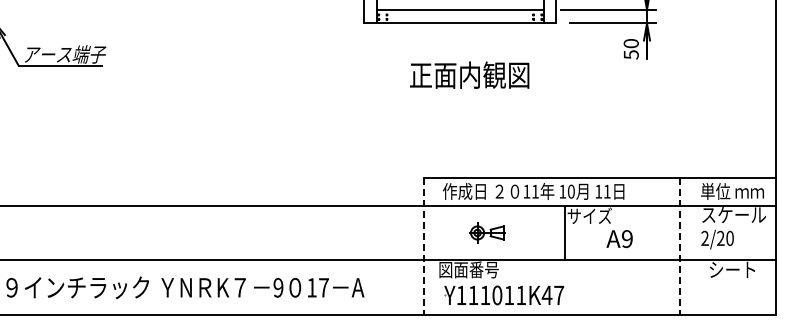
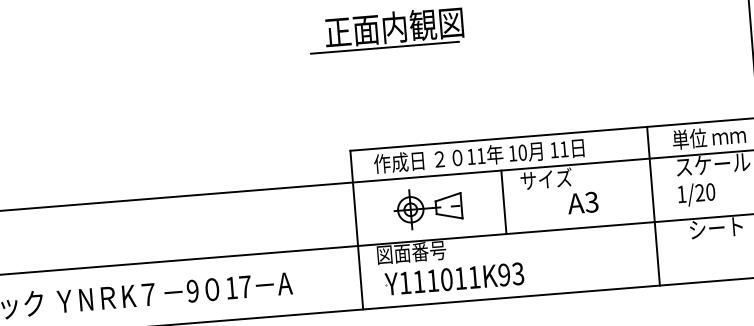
line: (460, 92) -> (385, 48), added
part: (486, 232) -> (428, 207), size x1.67
line: (564, 232) -> (503, 201), moved
text: (704, 237) -> (681, 193), 2/20 -> 1/20
text: (626, 238) -> (590, 201), A9 -> A3
line: (423, 246) -> (356, 229), dashed -> solid
line: (679, 246) -> (652, 206), dashed -> solid
text: (552, 295) -> (510, 274), Y111011K47 -> Y111011K93

